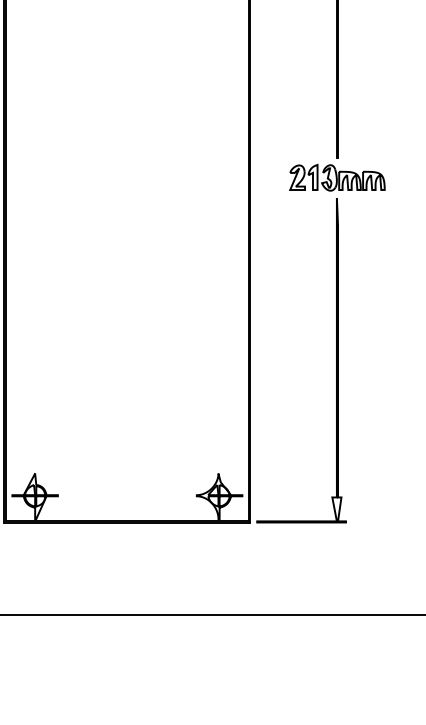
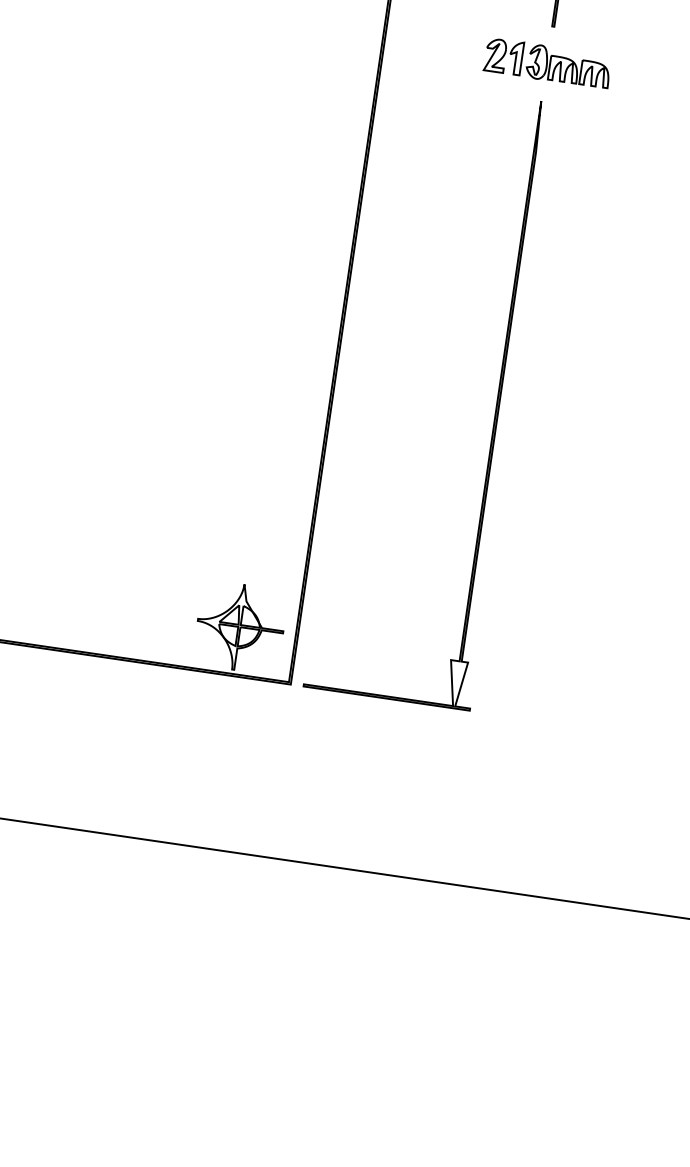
part: (337, 177) -> (548, 62), size x0.7

